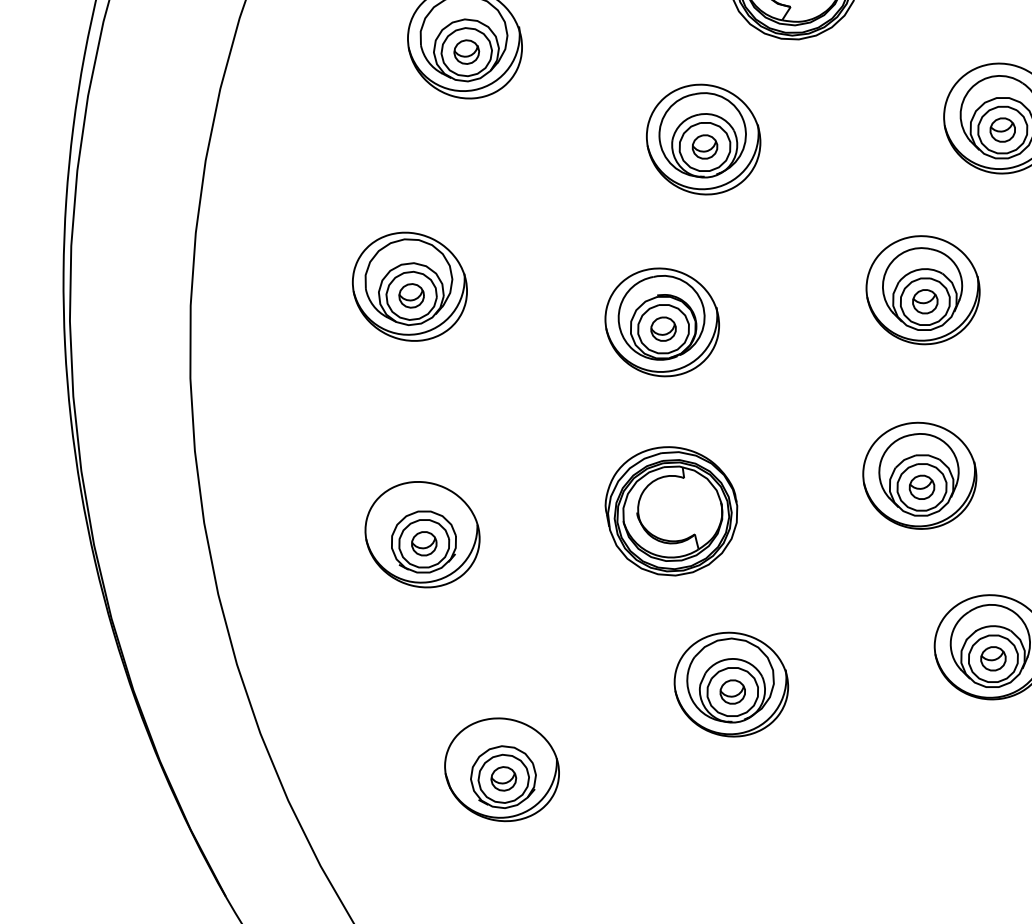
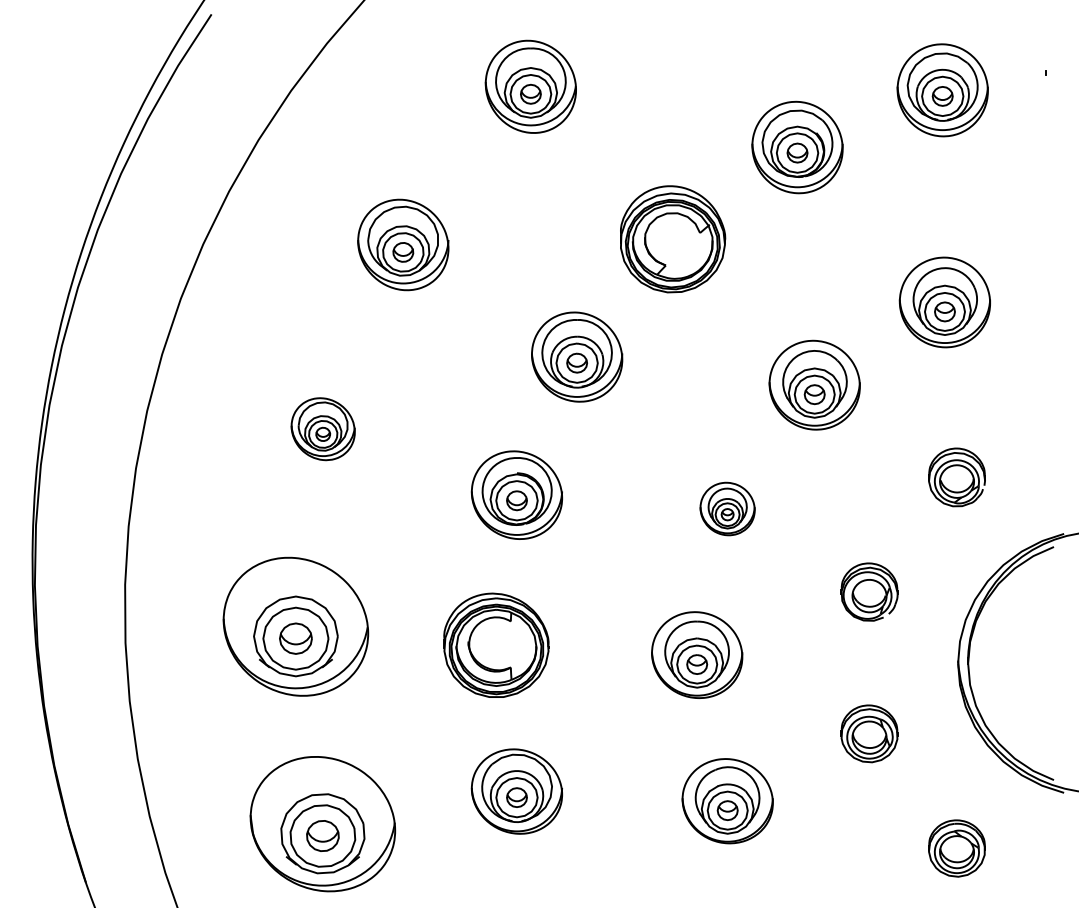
part: (410, 287) -> (323, 429), size x0.7
part: (922, 289) -> (727, 508), size x0.6
part: (422, 534) -> (295, 626), size x1.6
part: (502, 769) -> (323, 824), size x1.6

